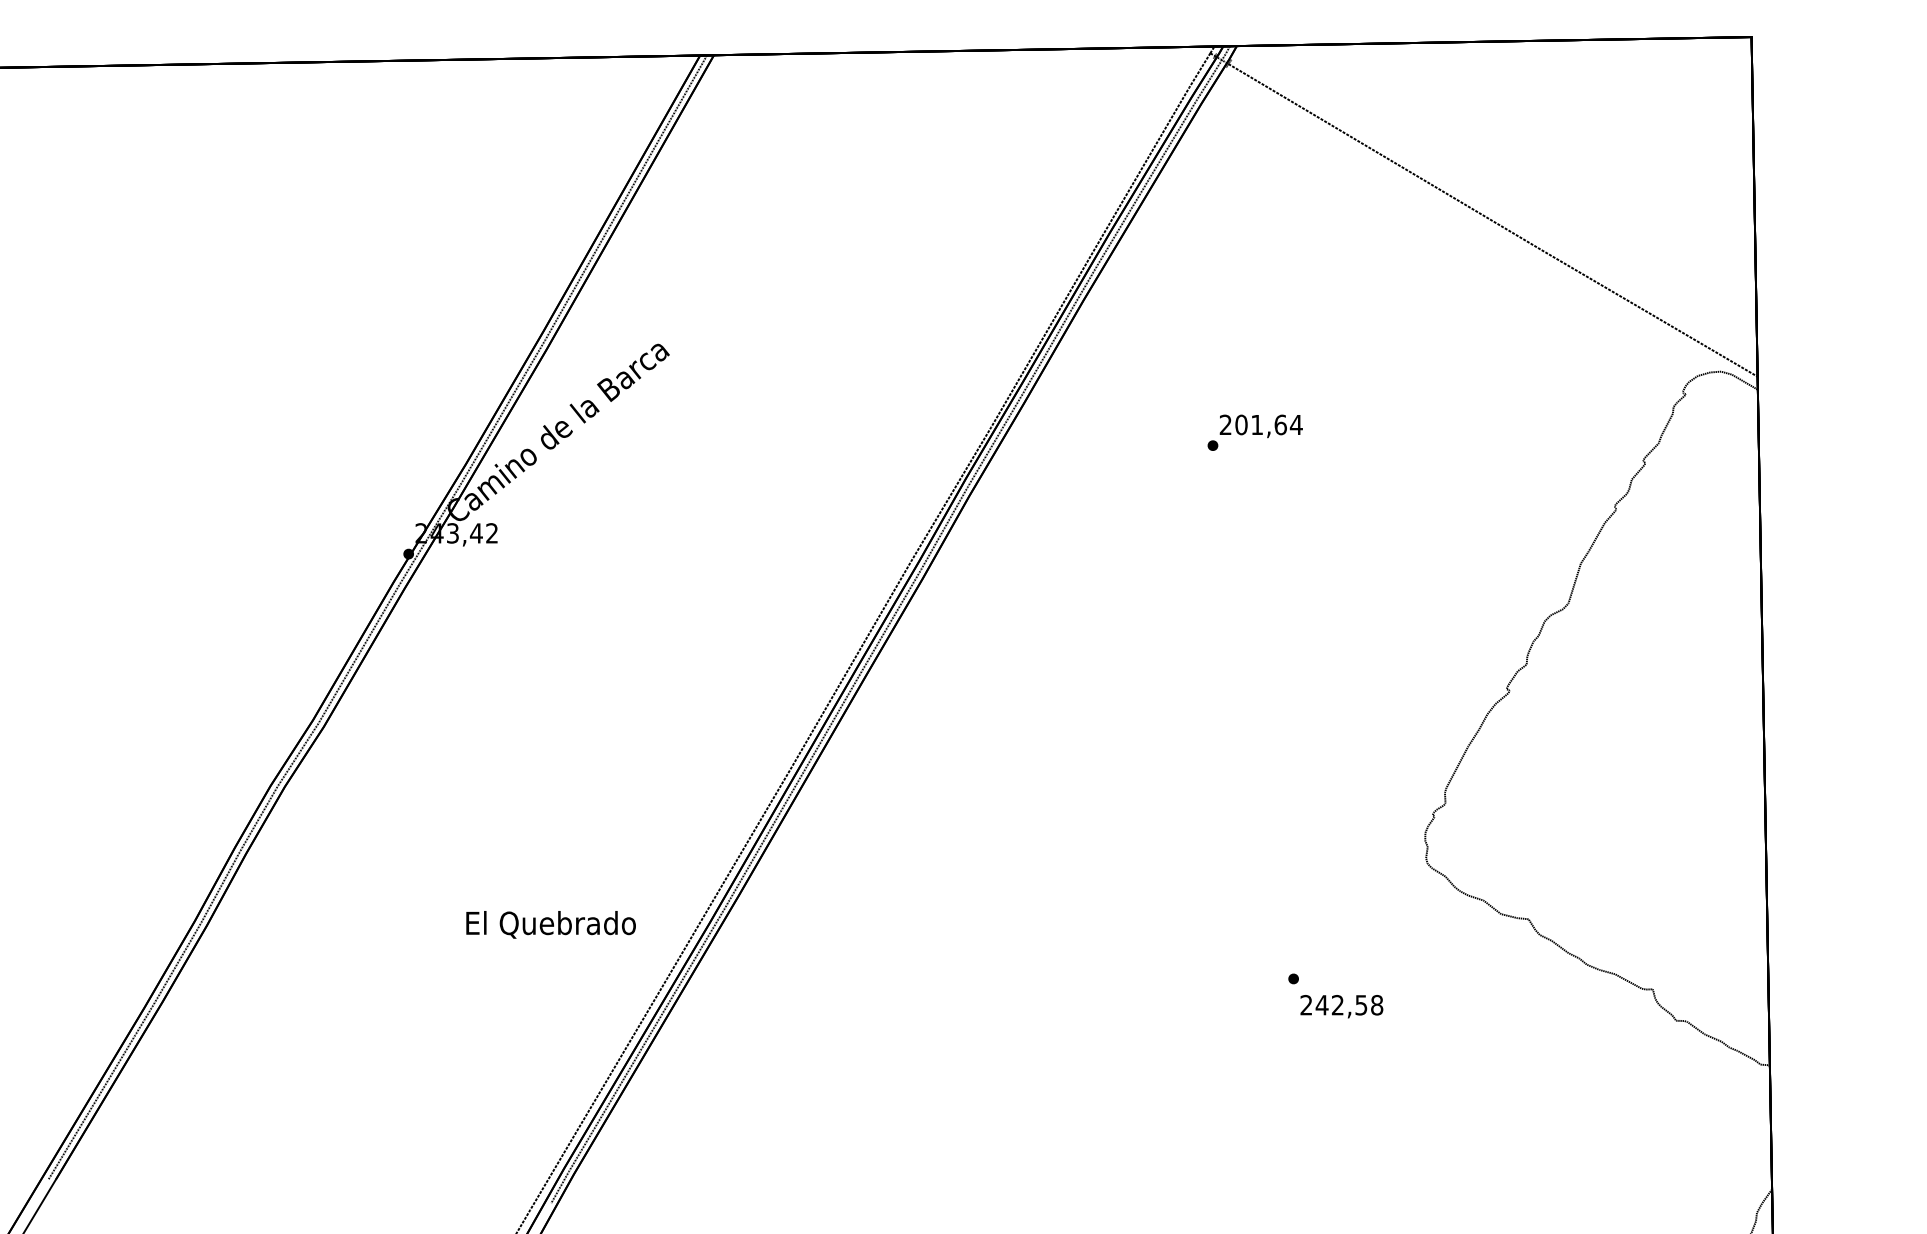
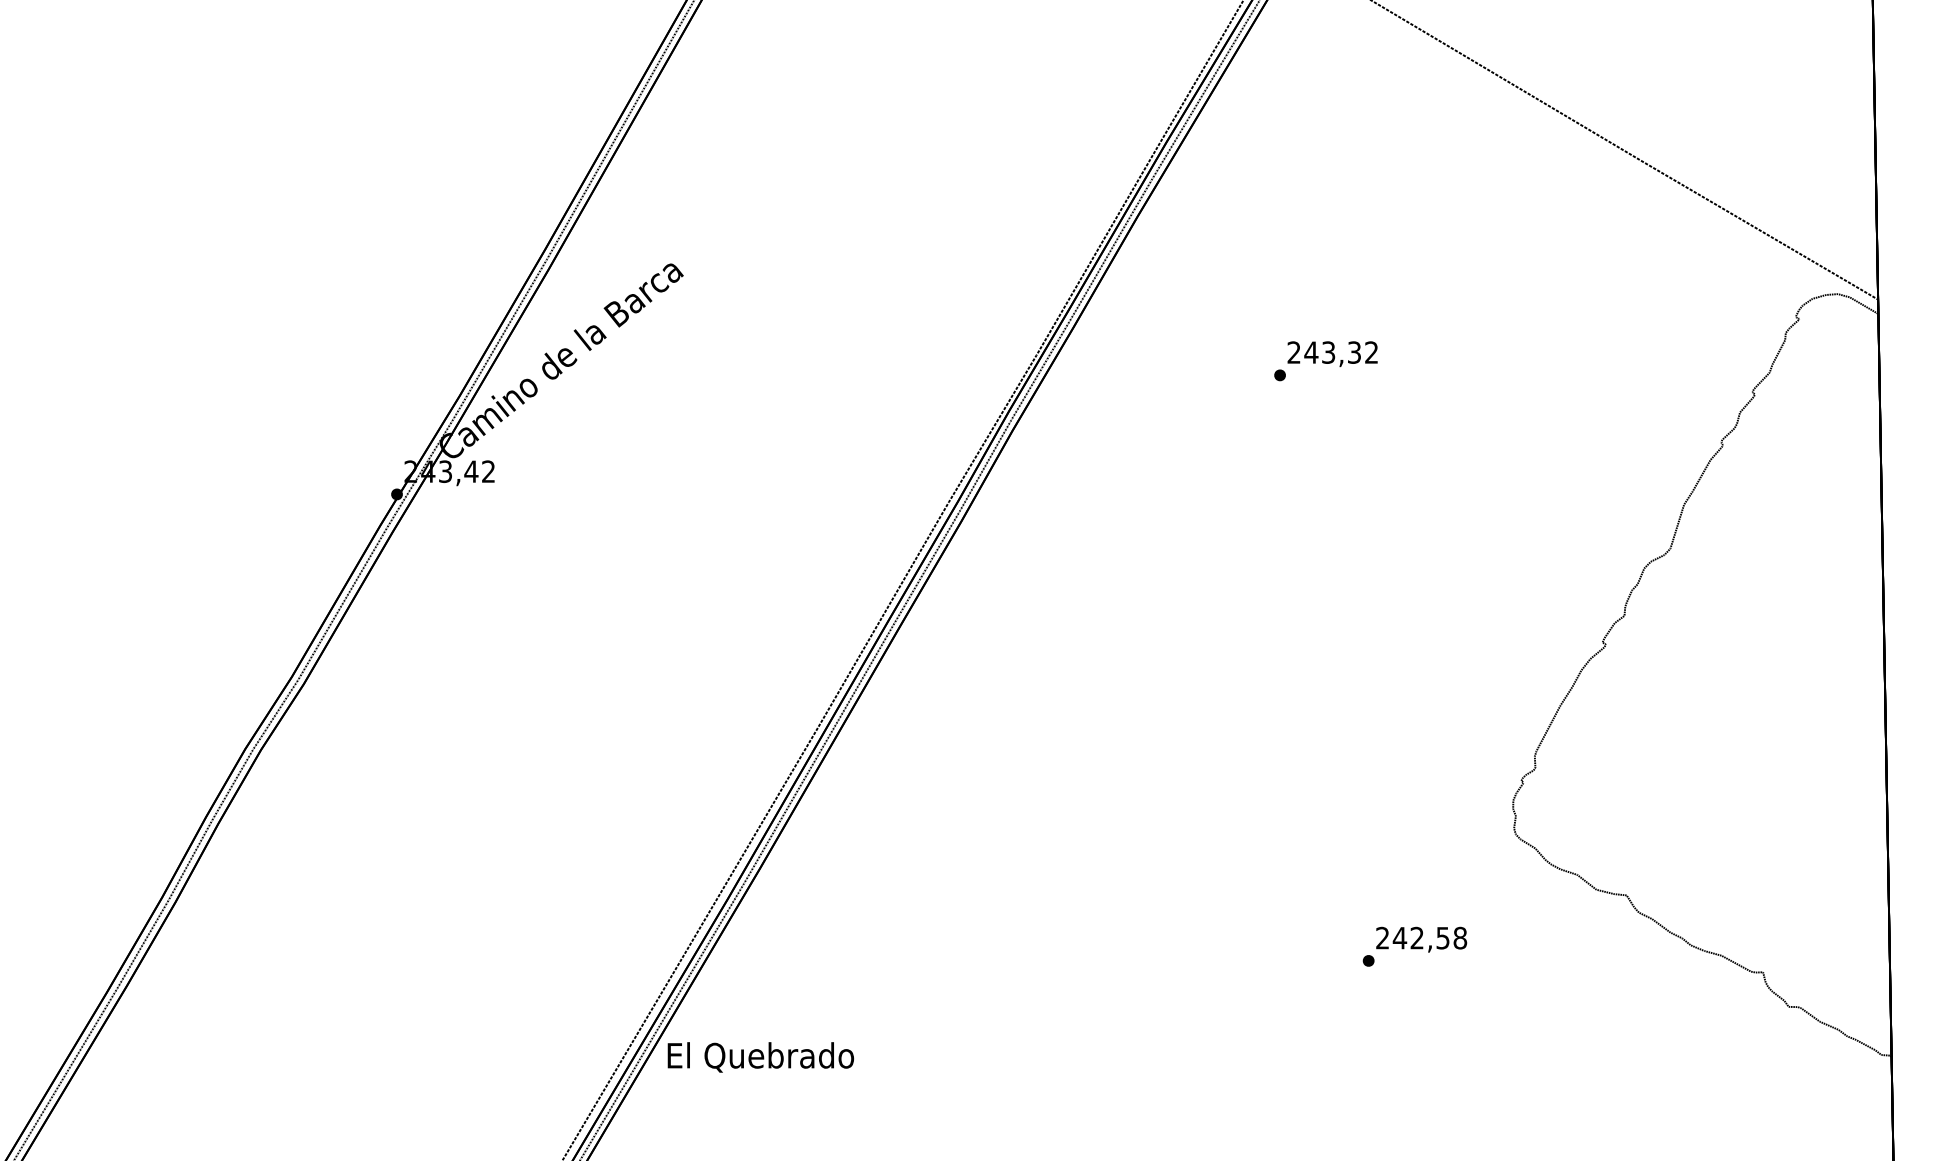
text: (1268, 424) -> (1341, 352), 201,64 -> 243,32
text: (550, 924) -> (760, 1057), moved
text: (1341, 1006) -> (1421, 939), moved

